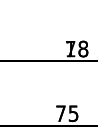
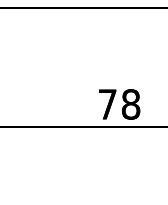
text: (70, 49) -> (107, 105), 18 -> 78

